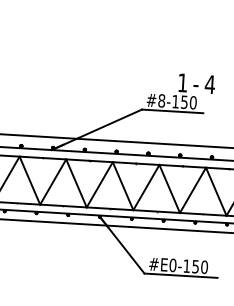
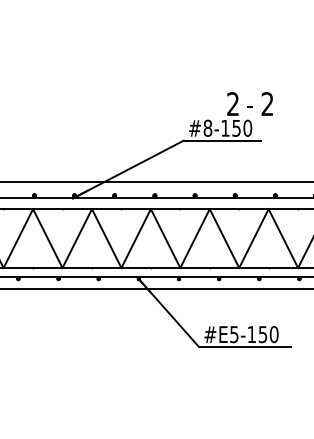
text: (182, 82) -> (232, 103), 1 -> 2
text: (210, 84) -> (267, 103), 4 -> 2
text: (173, 265) -> (234, 334), #E0-150 -> #E5-150

